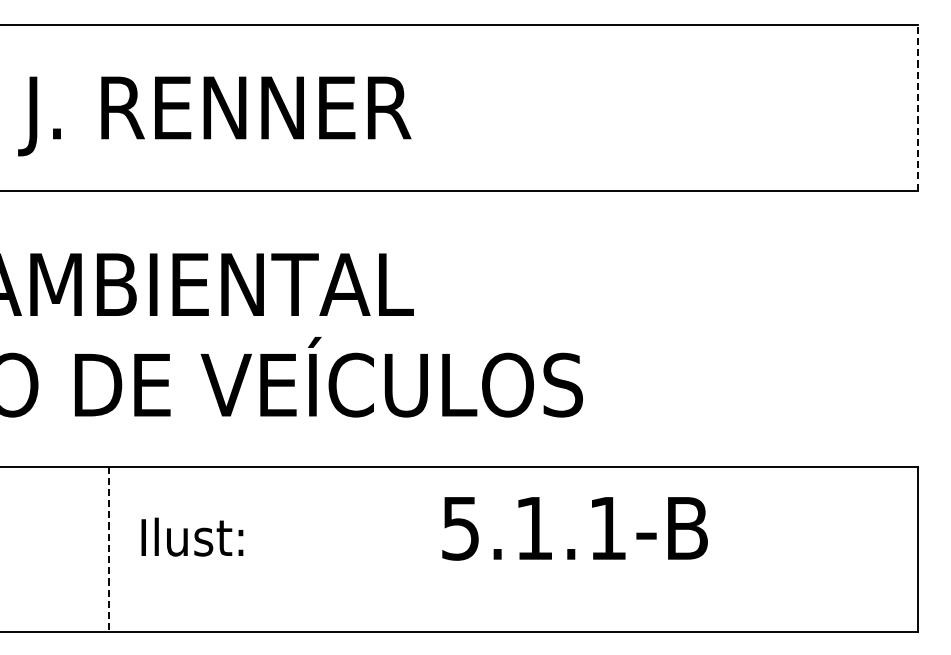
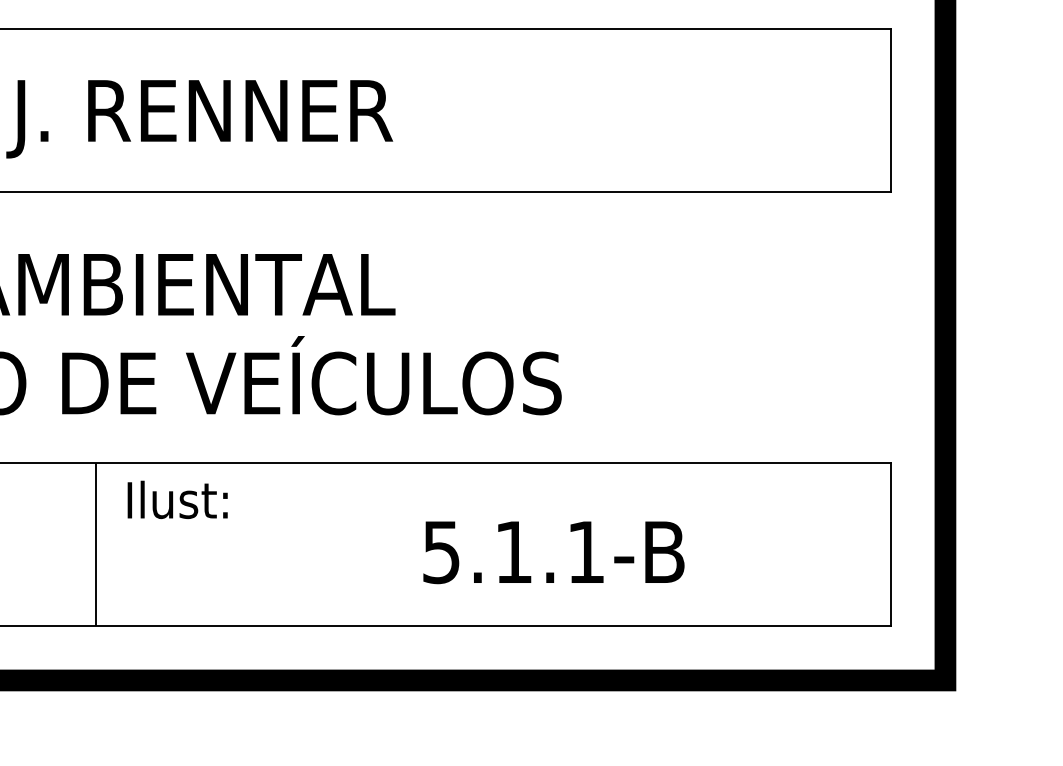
line: (918, 107) -> (891, 110), dashed -> solid
text: (574, 528) -> (553, 552), moved
text: (192, 536) -> (177, 499), moved
line: (108, 549) -> (95, 545), dashed -> solid

